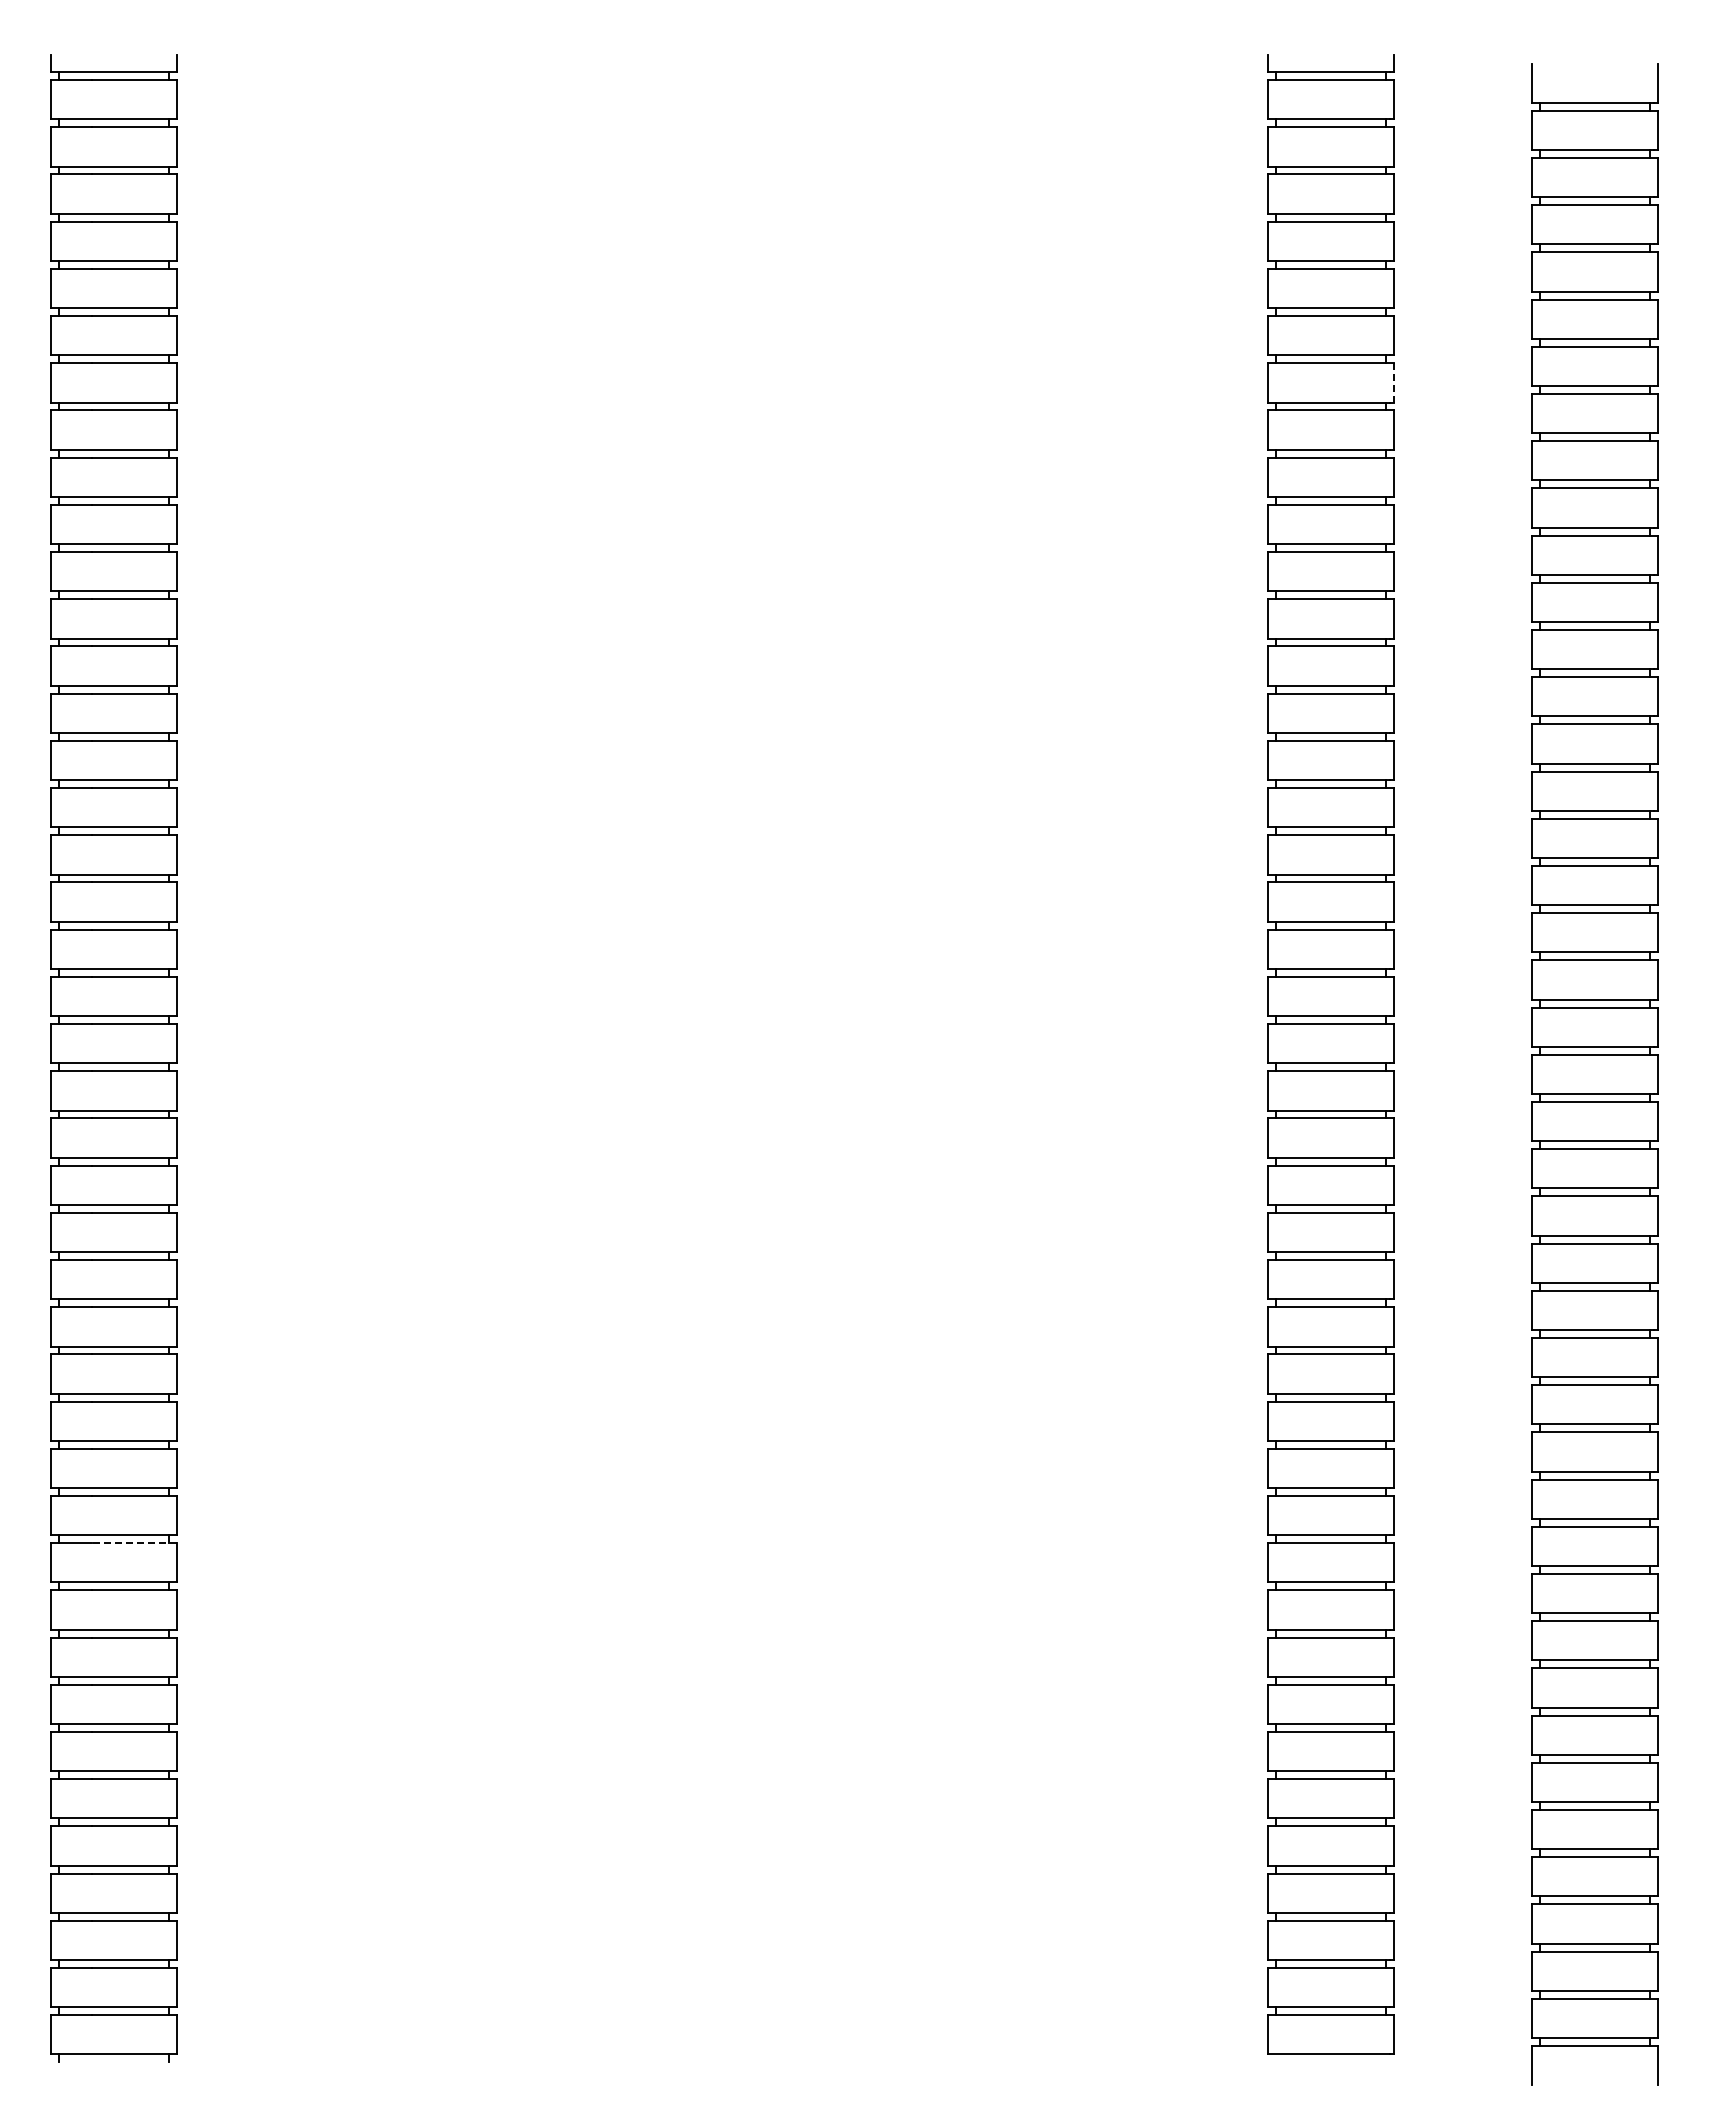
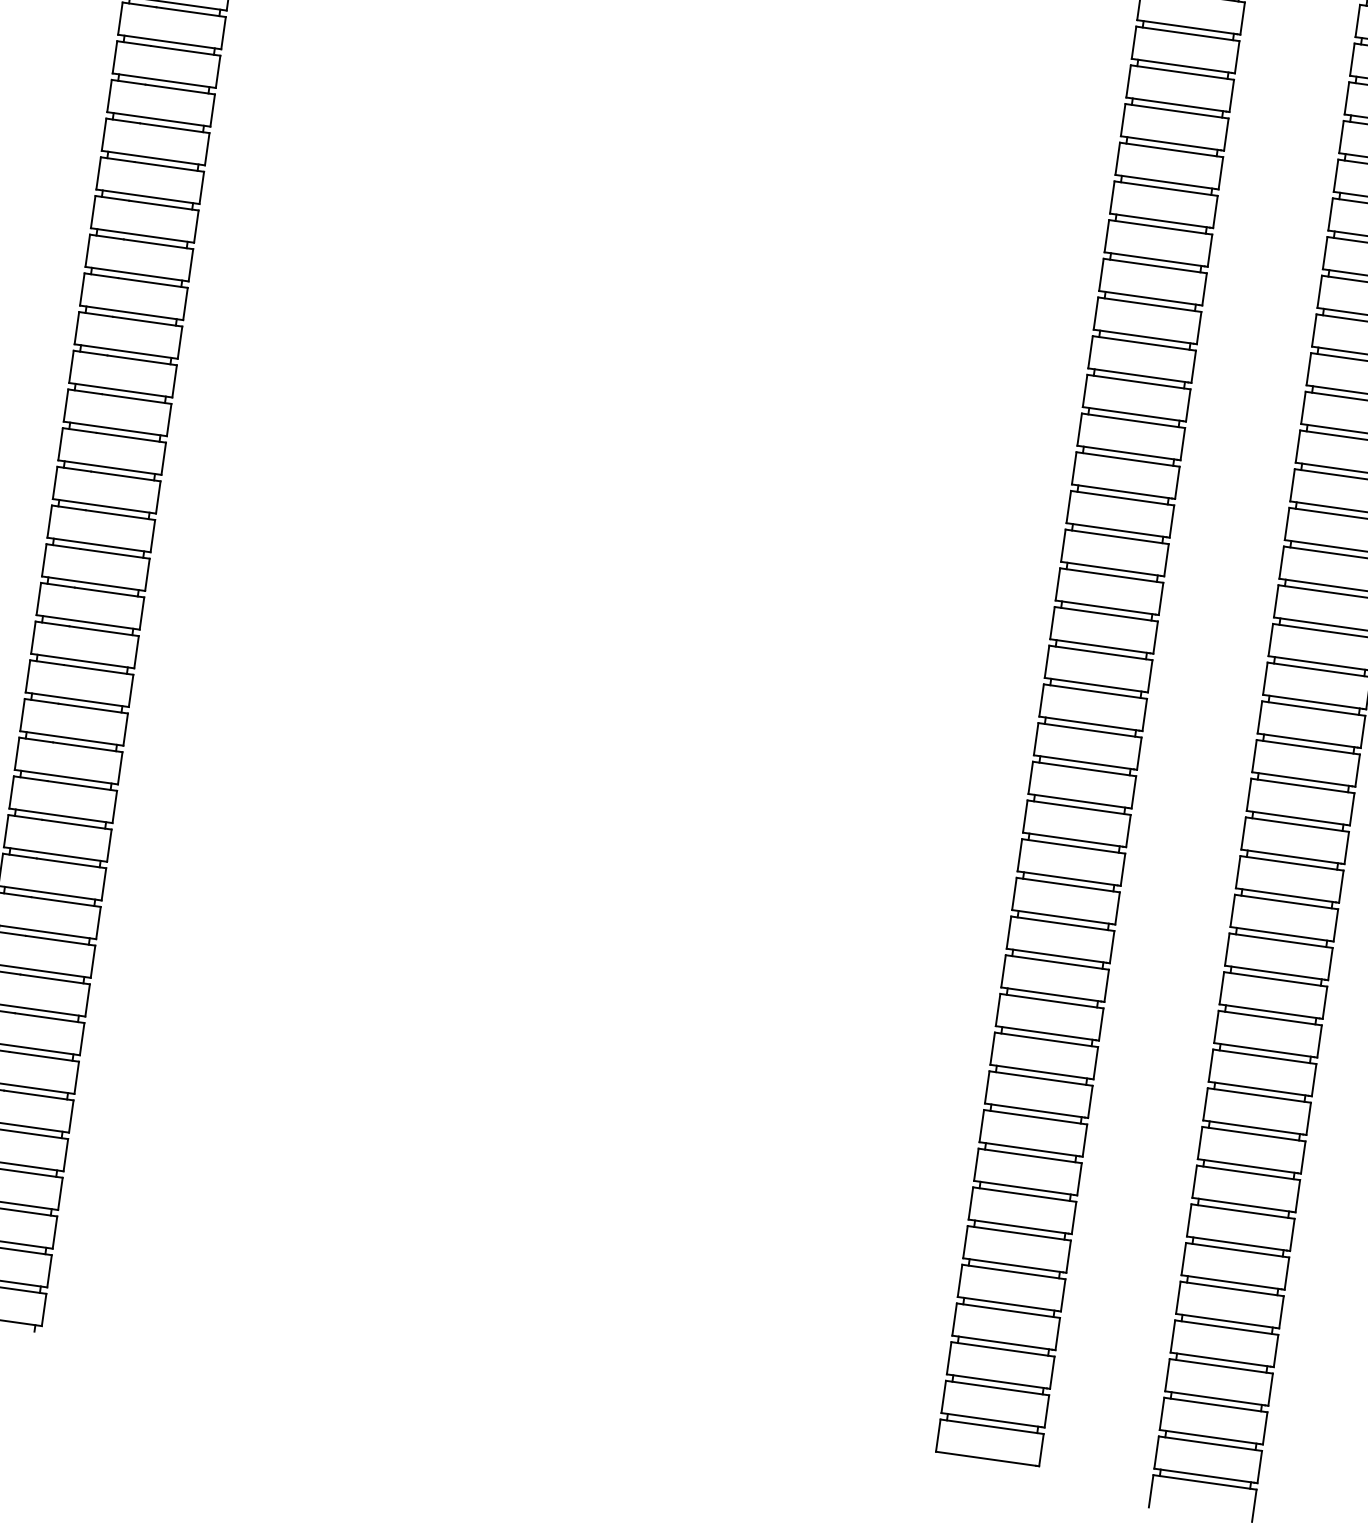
line: (1393, 382) -> (1231, 95), dashed -> solid
line: (134, 1543) -> (65, 902), dashed -> solid

